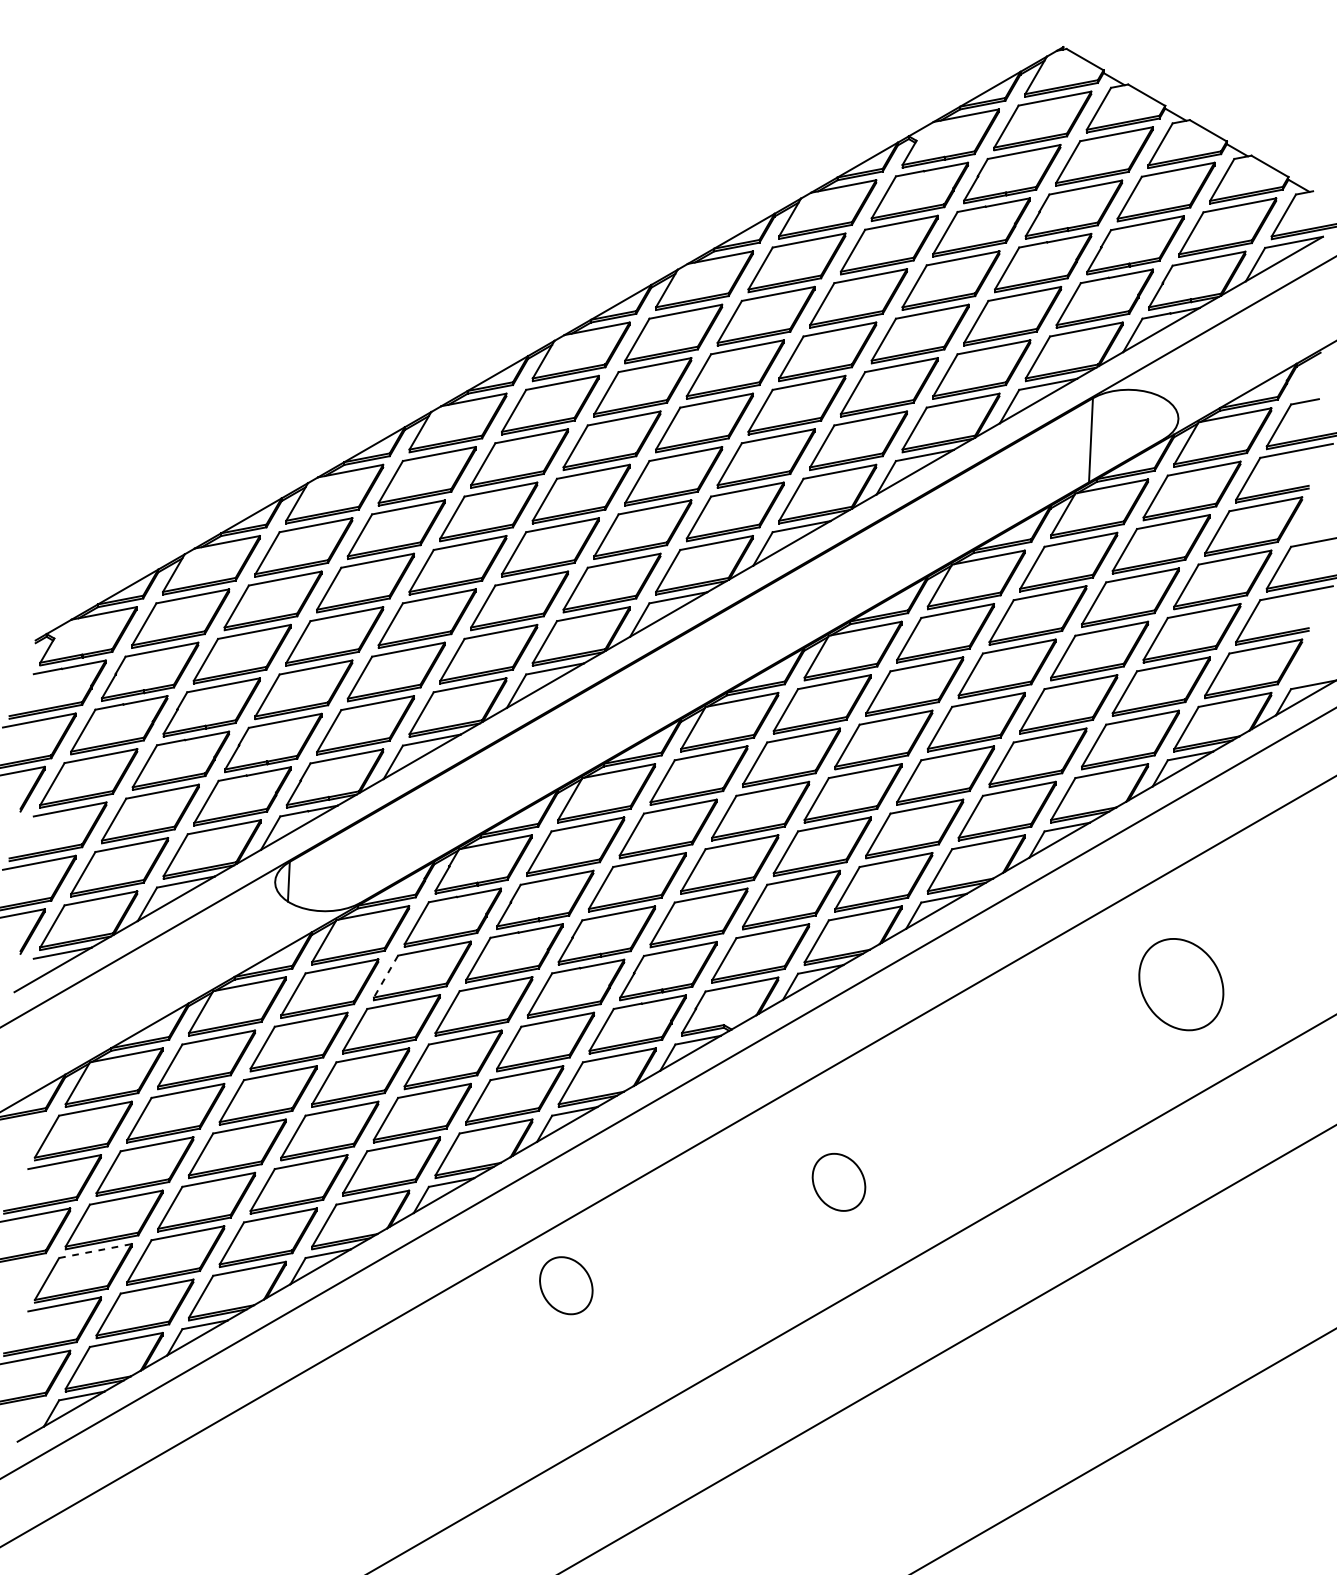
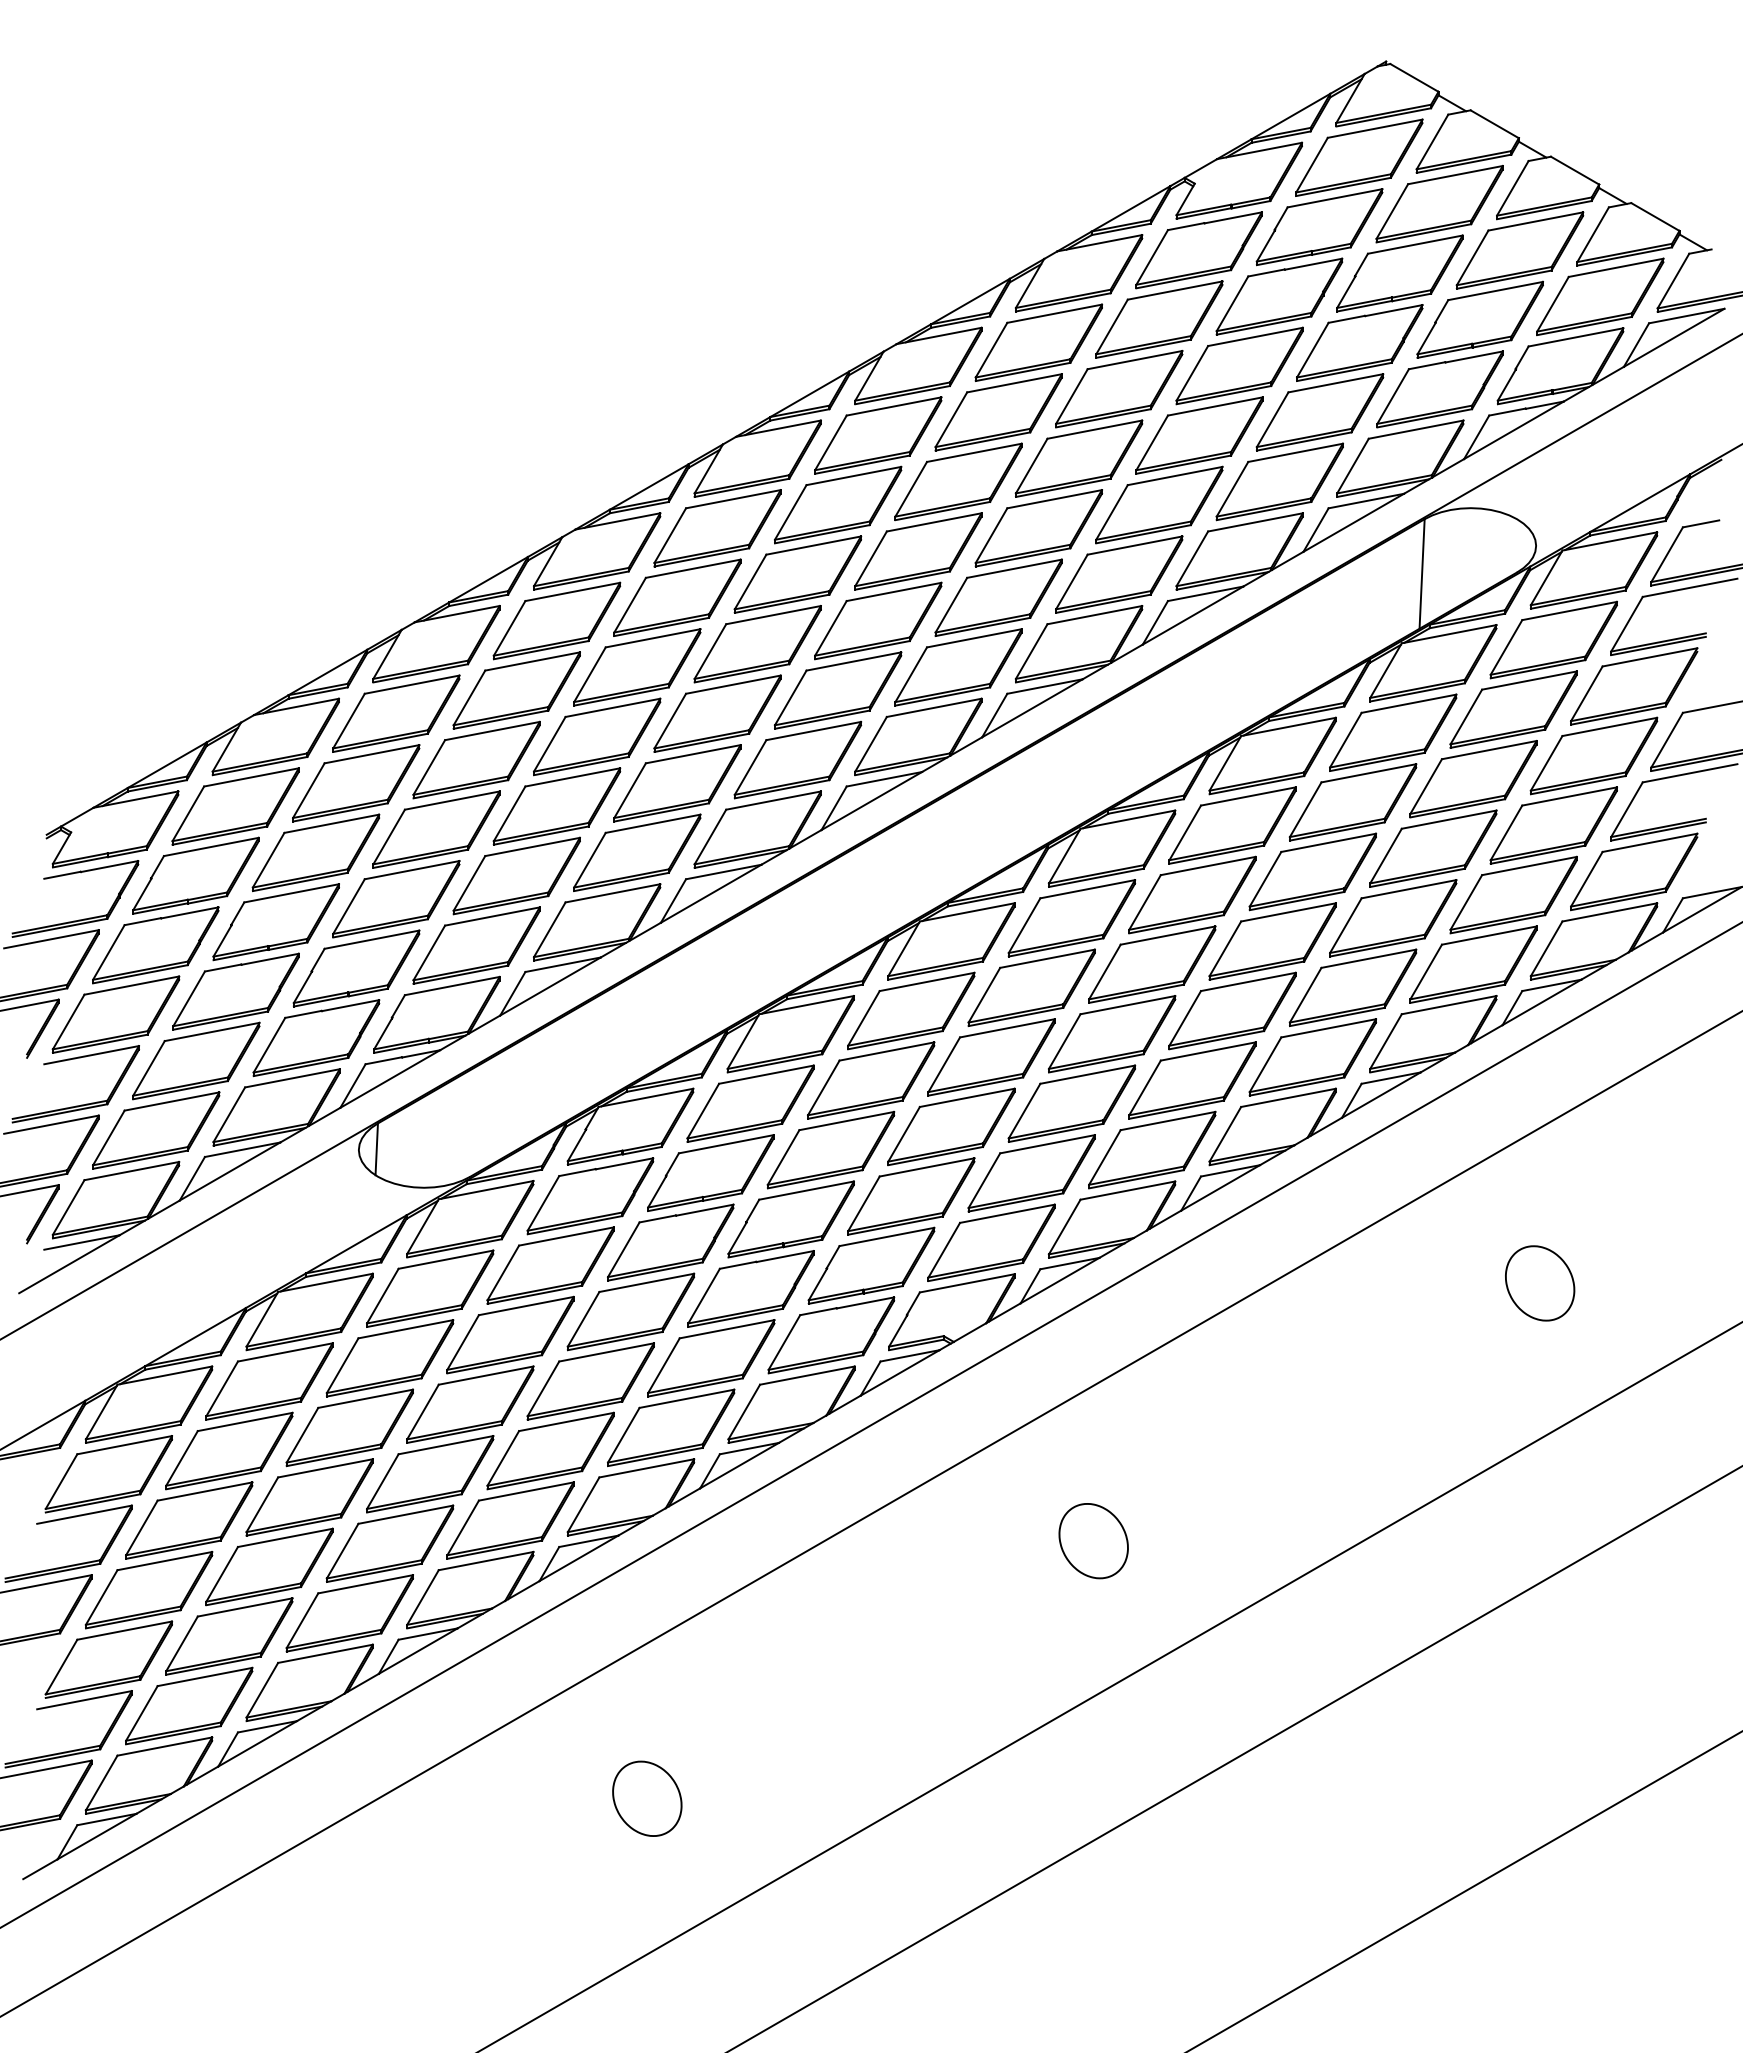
line: (386, 976) -> (503, 1272), dashed -> solid
part: (1181, 984) -> (1540, 1283), size x0.62
line: (96, 1250) -> (125, 1630), dashed -> solid
part: (566, 1285) -> (647, 1798), moved

